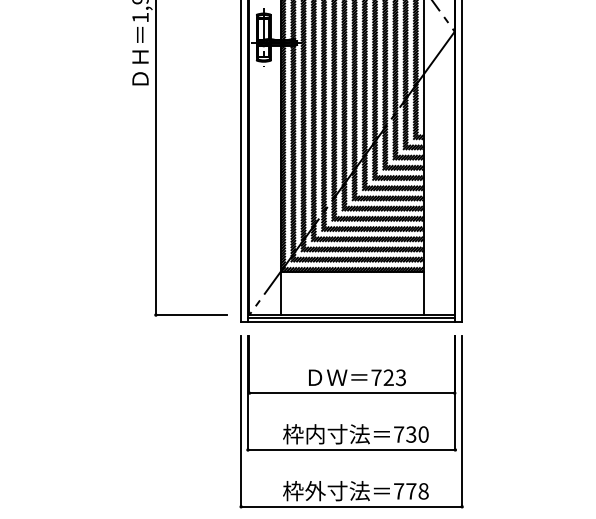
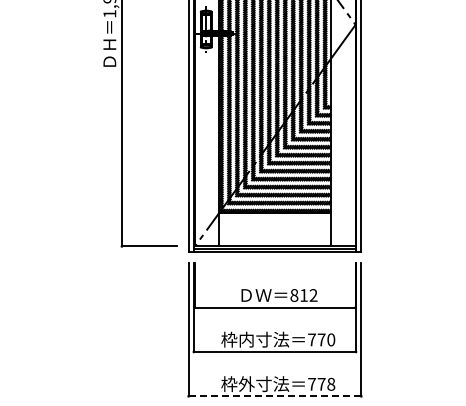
text: (388, 377) -> (303, 295), 723 -> 812
text: (411, 434) -> (321, 339), 730 -> 770
line: (352, 506) -> (275, 396), solid -> dashed

